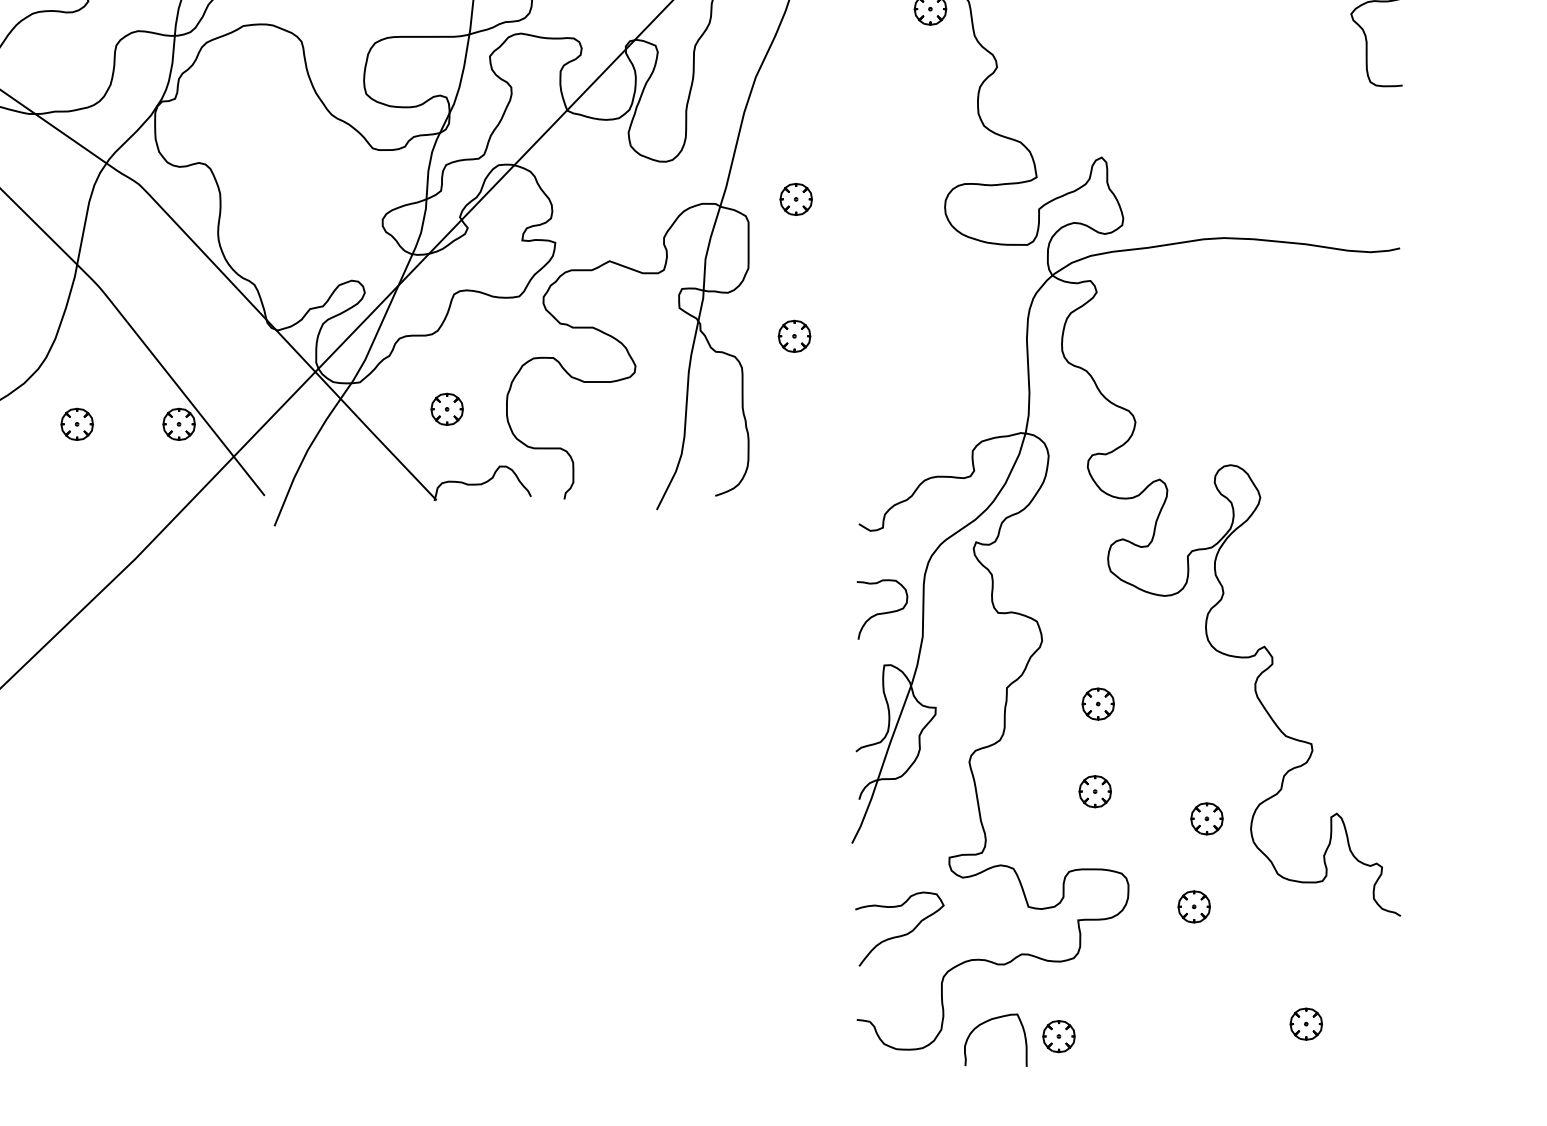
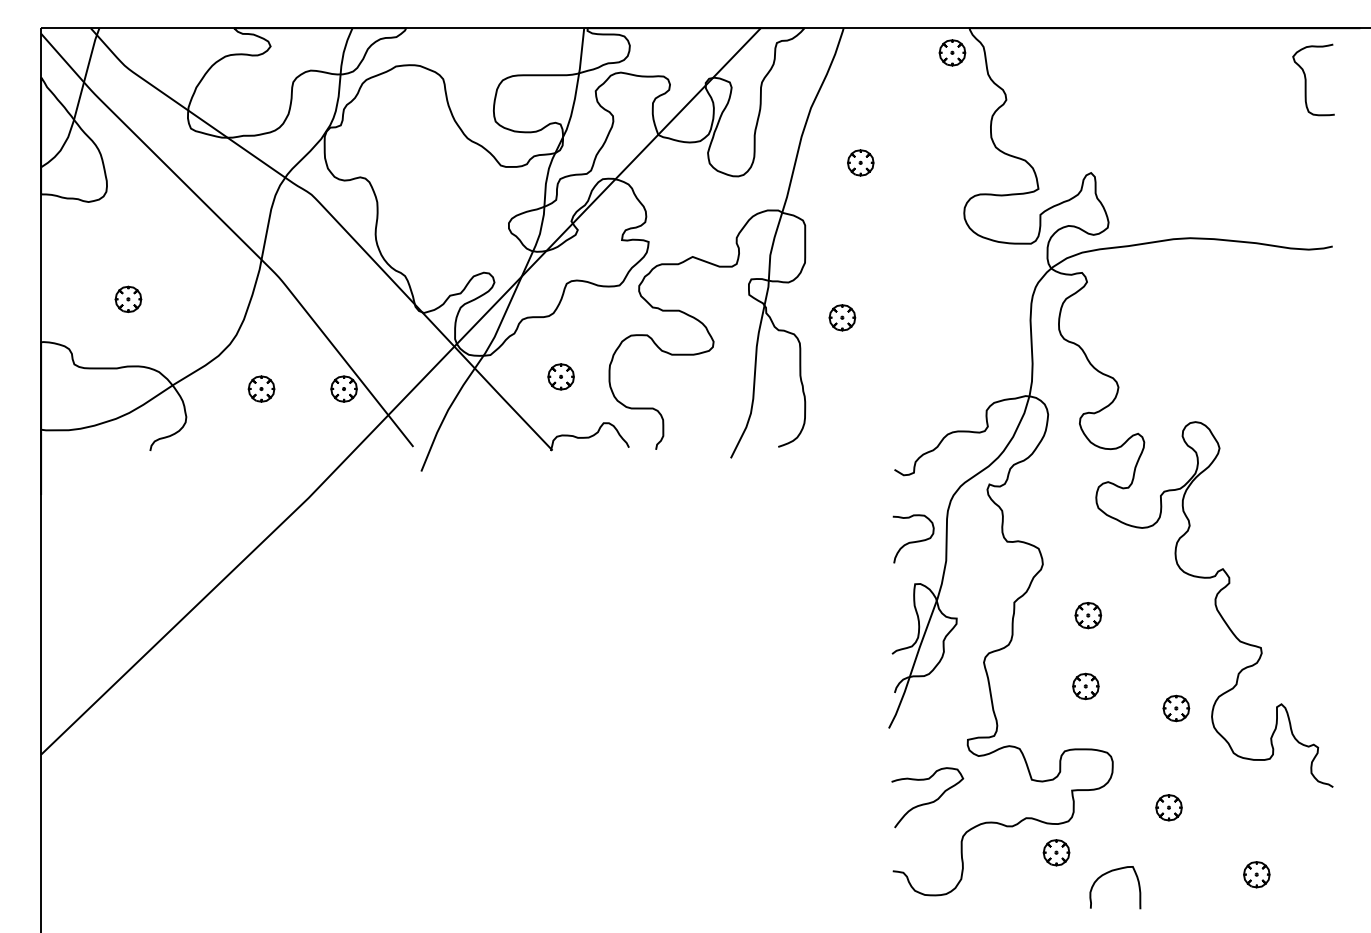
part: (795, 198) -> (860, 162), moved
part: (1193, 906) -> (1168, 807), moved
curve: (987, 1022) -> (1108, 873), moved
part: (1058, 1036) -> (1056, 852), moved

